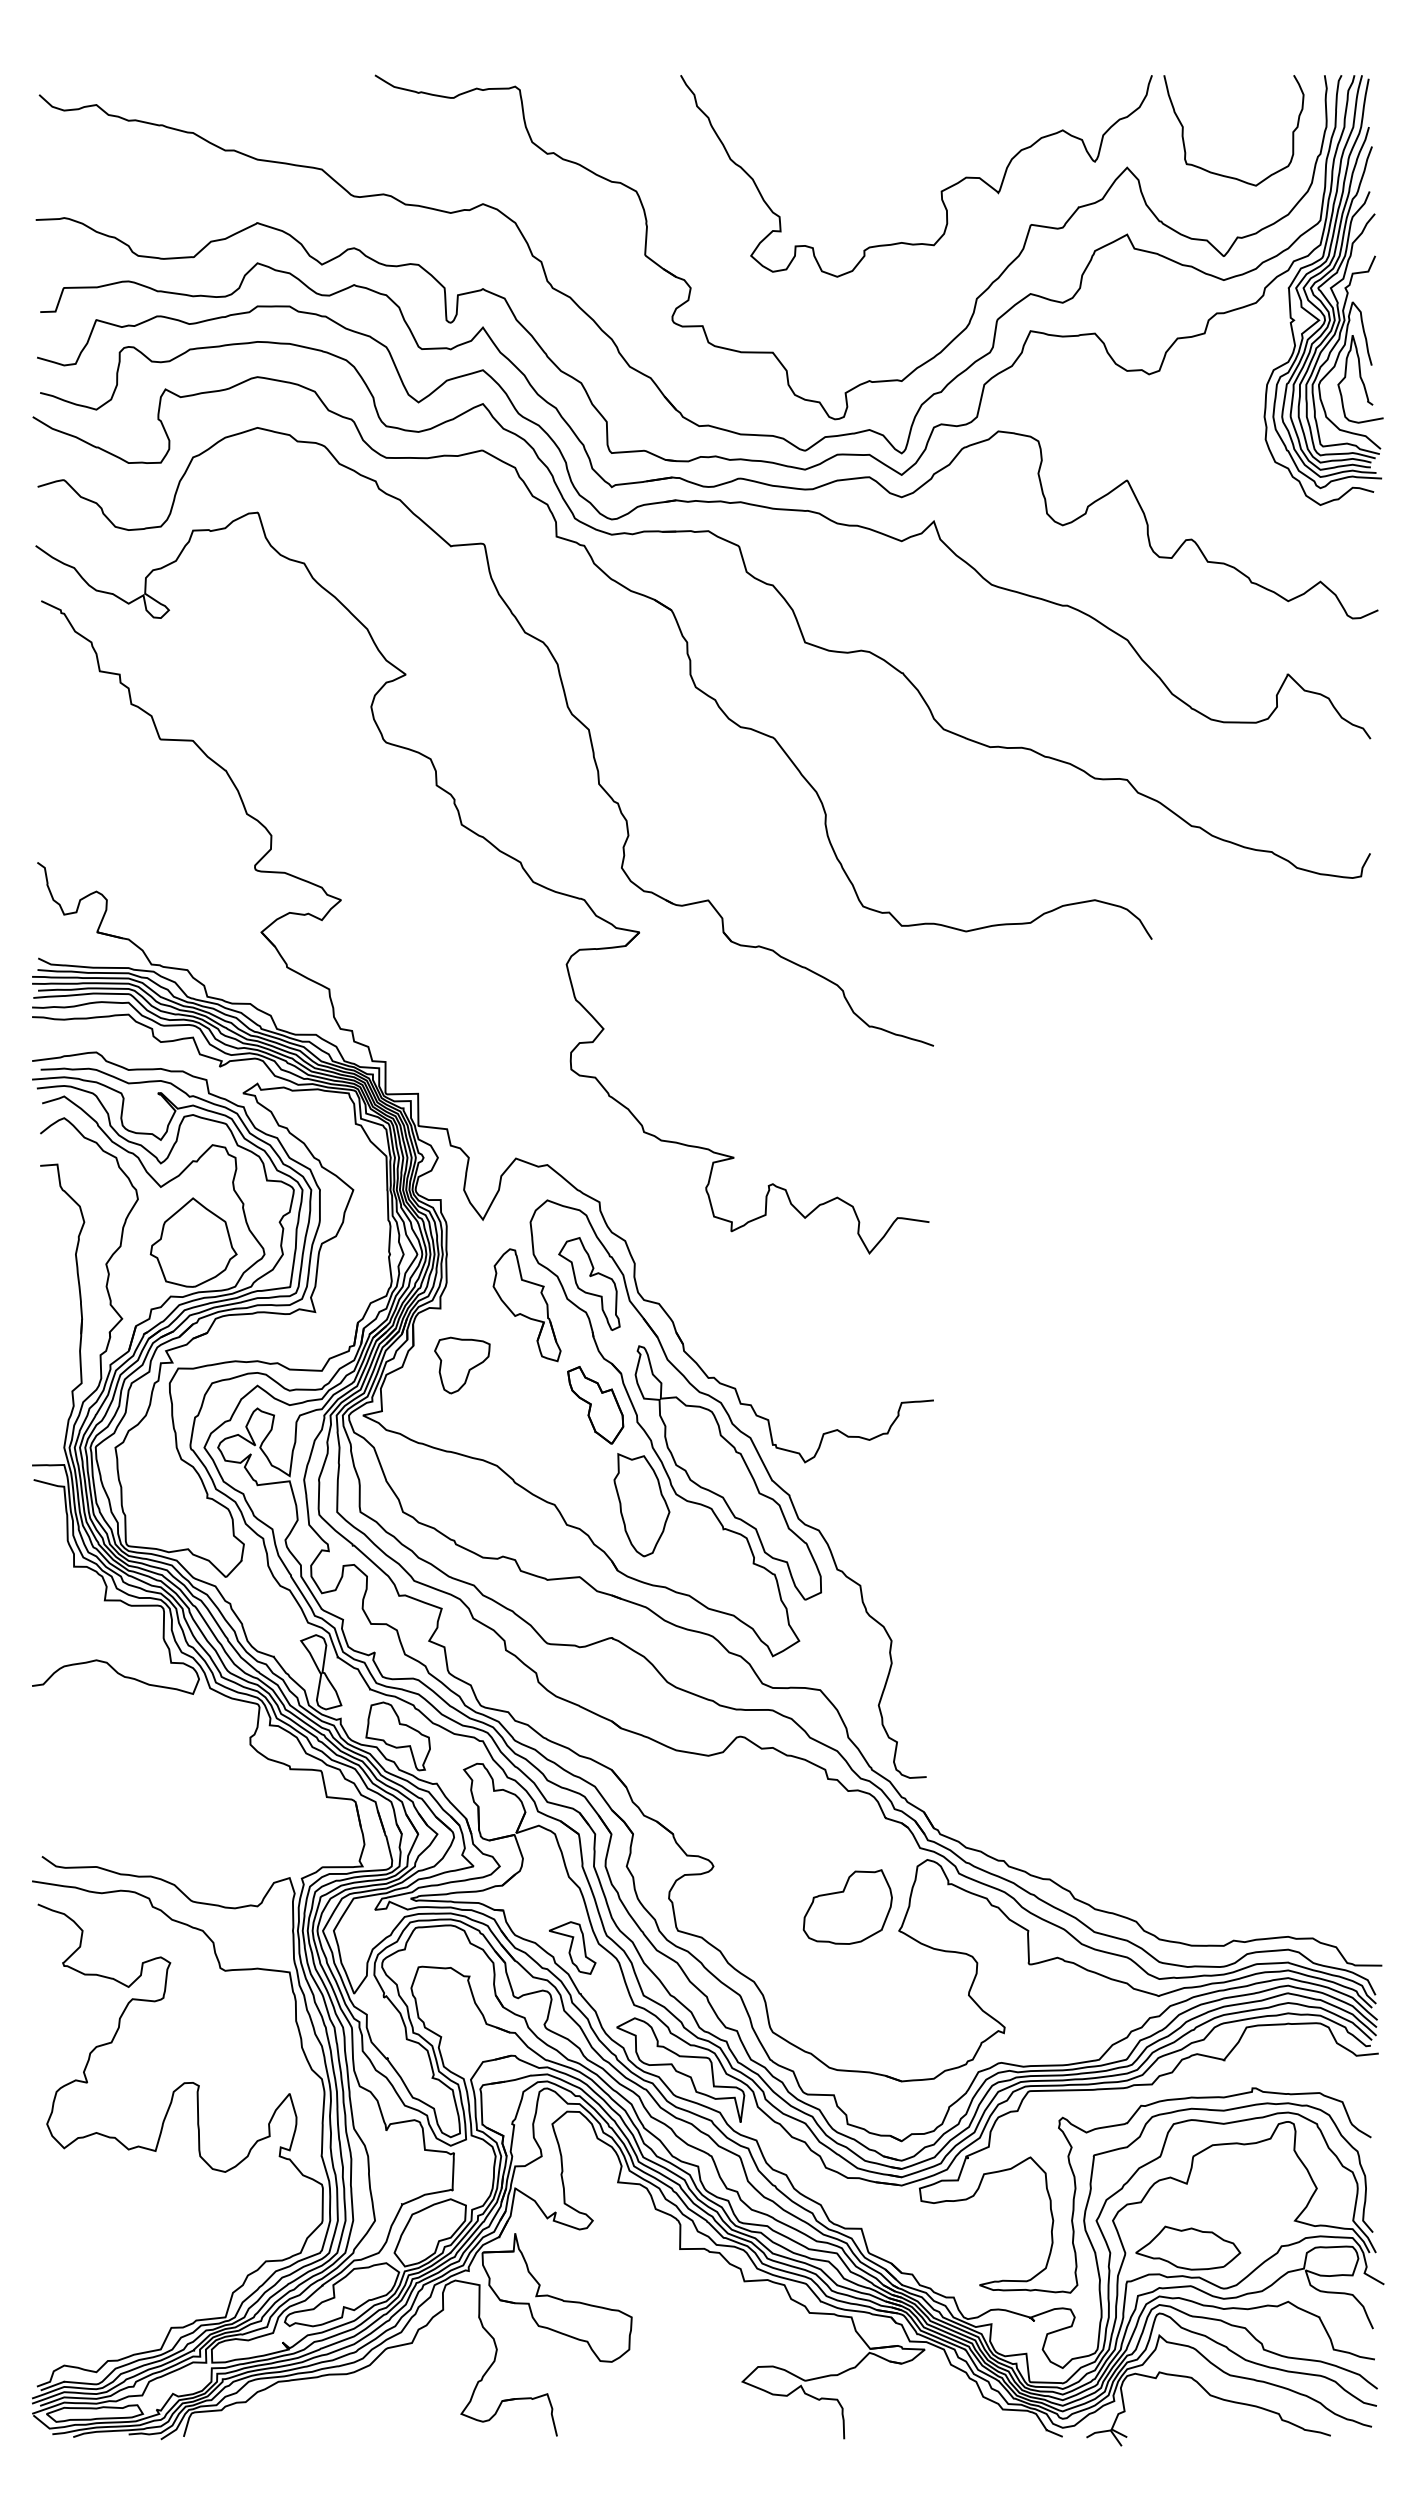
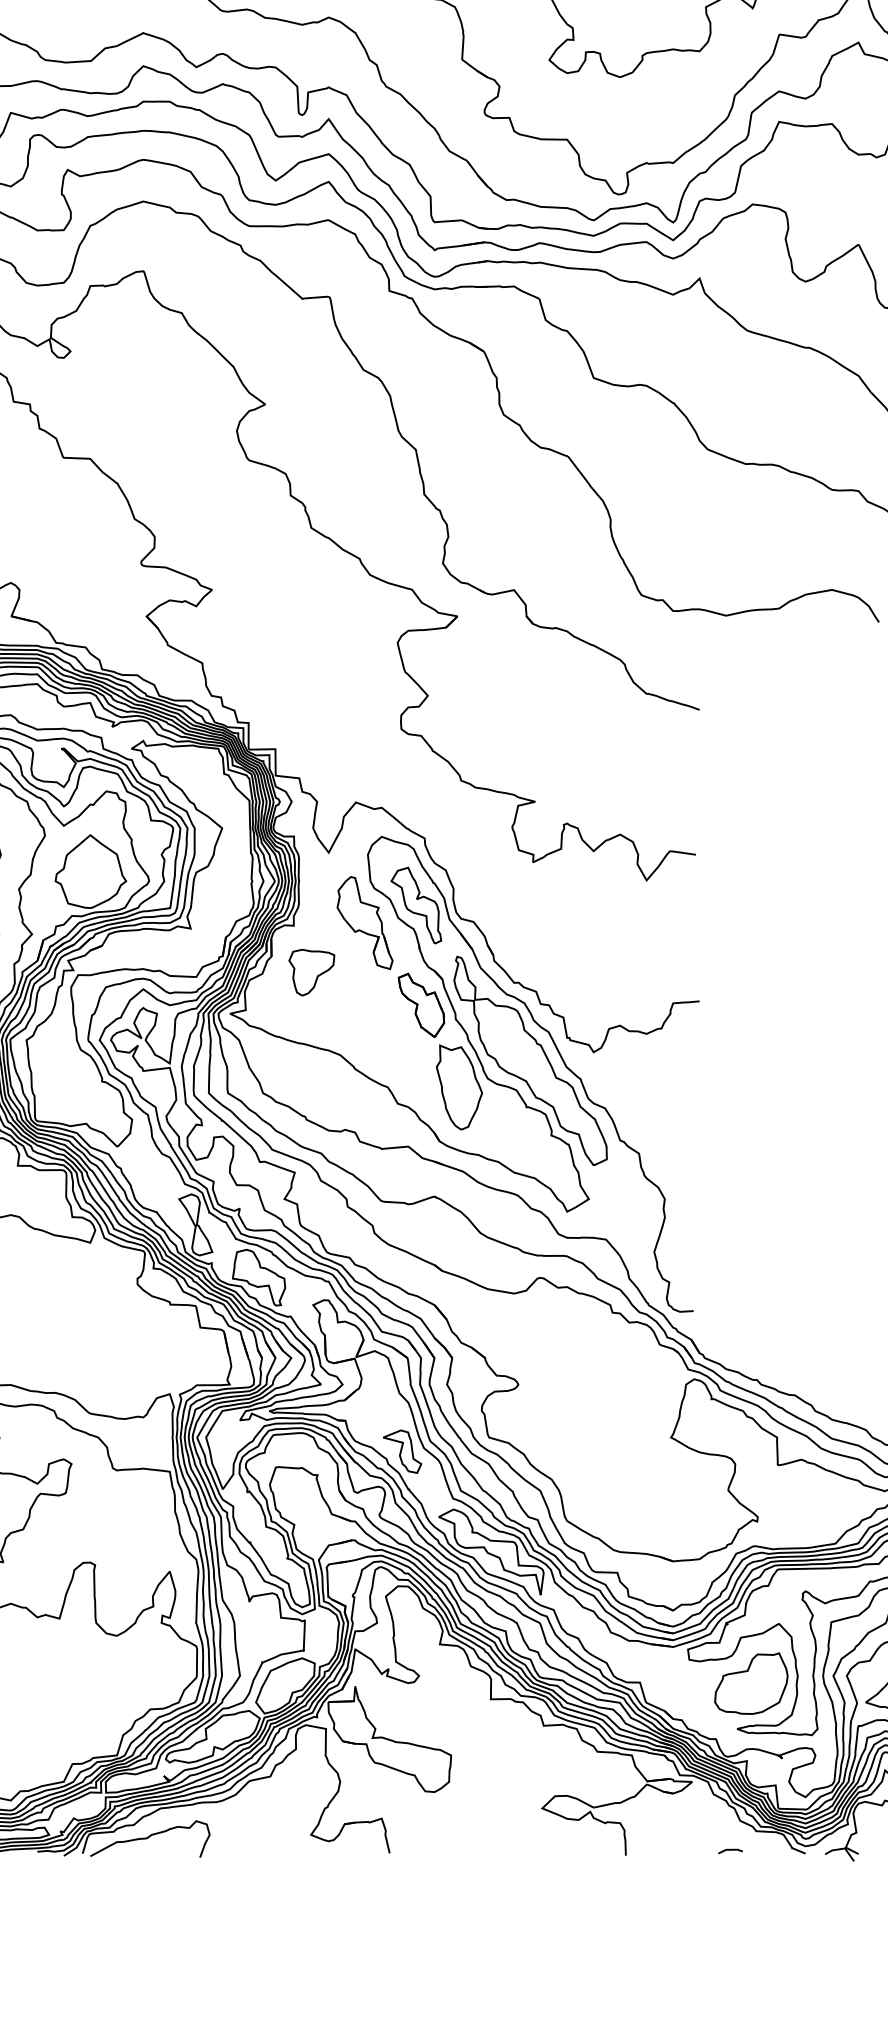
part: (847, 1906) -> (751, 1683), moved
curve: (264, 2417) -> (149, 1837), added
line: (971, 2432) -> (730, 1850), added

